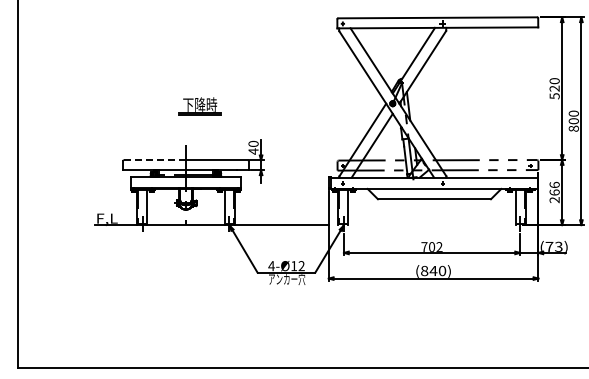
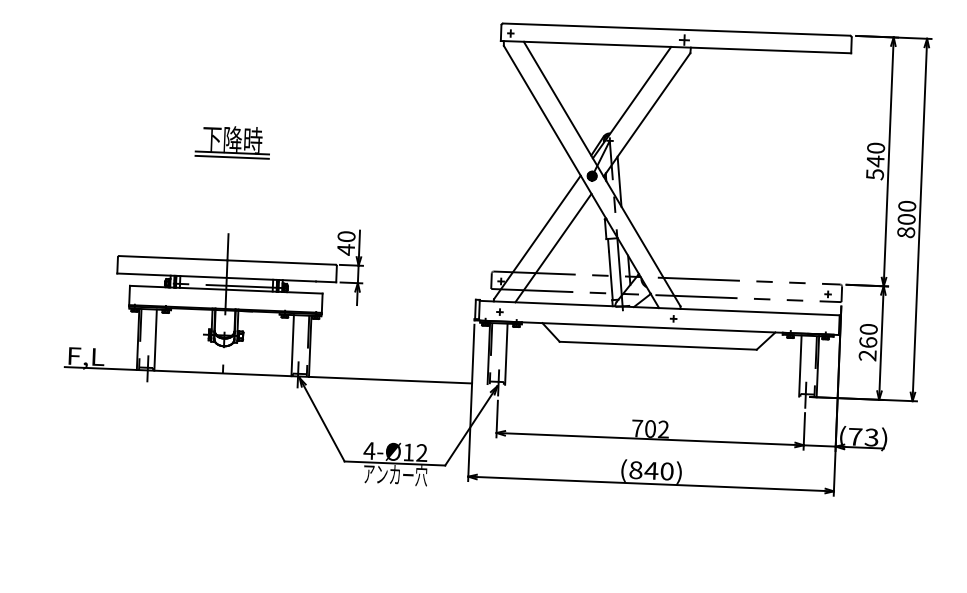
text: (554, 88) -> (875, 161), 520 -> 540
part: (199, 106) -> (231, 142), moved
line: (155, 160) -> (174, 258), dashed -> solid
text: (554, 184) -> (868, 328), 266 -> 260

